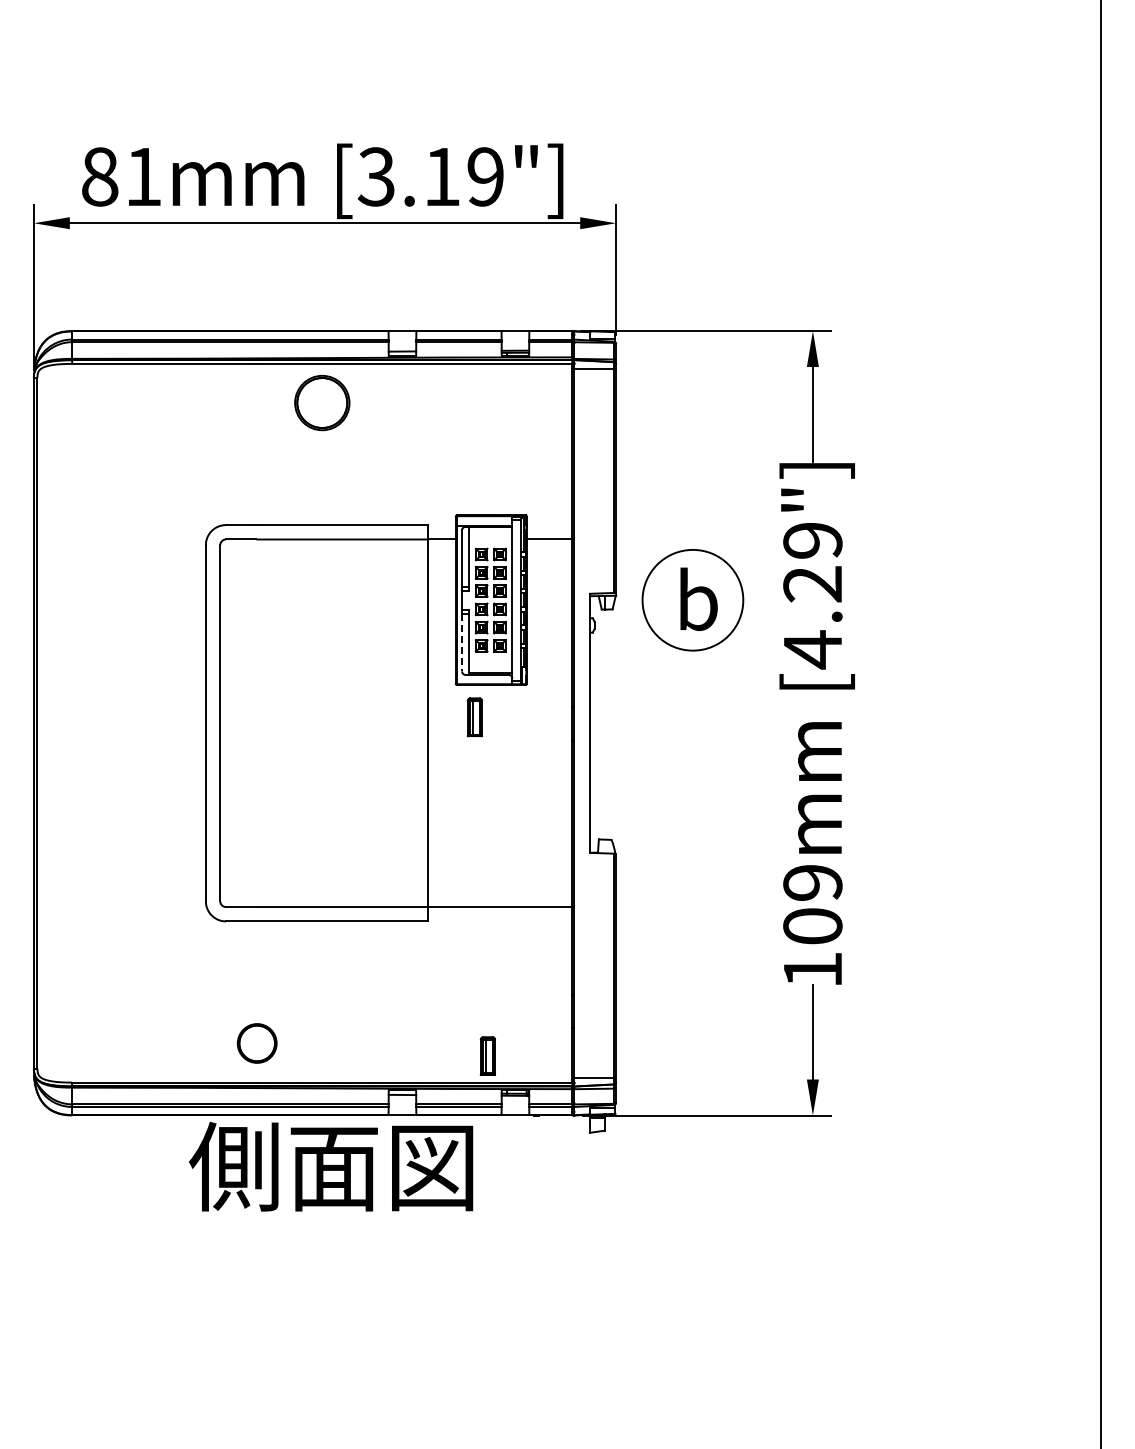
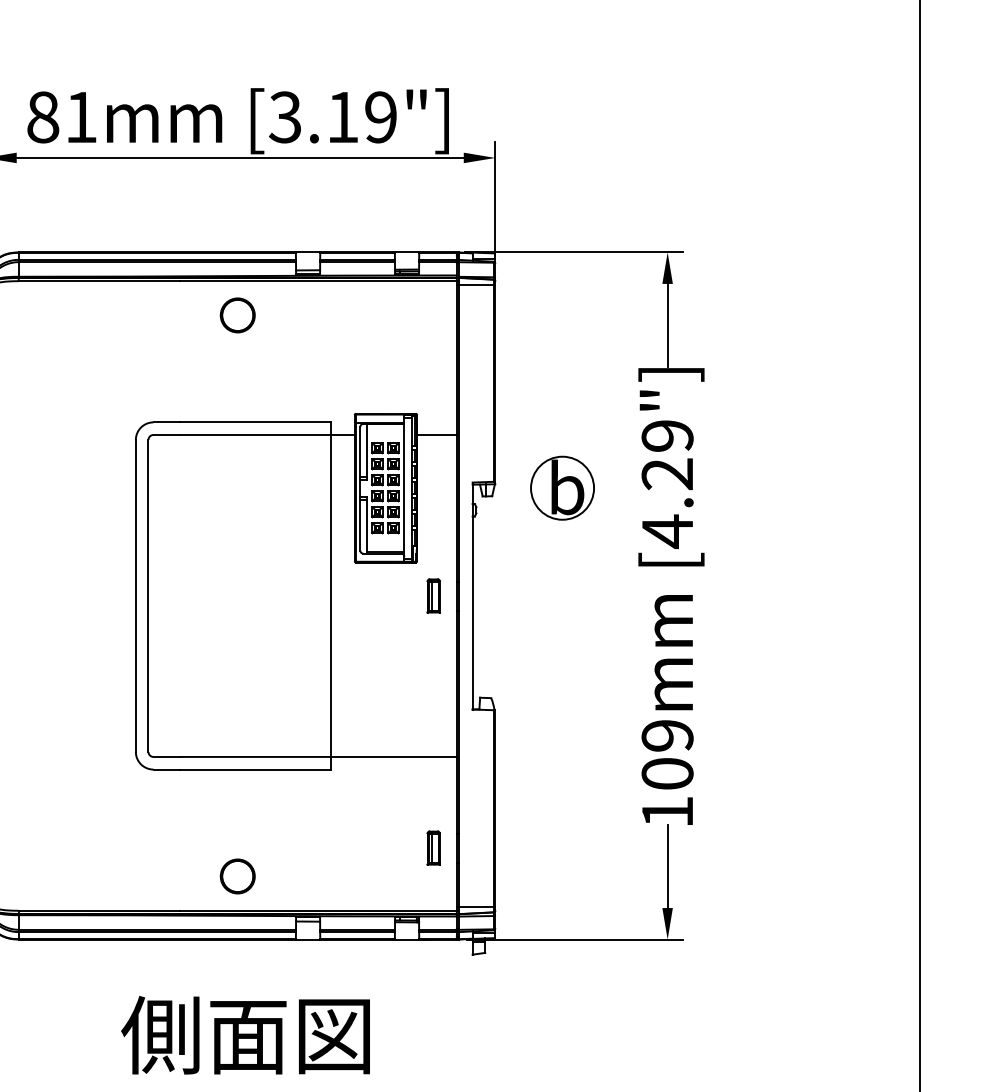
part: (321, 402) -> (237, 314), size x0.71
circle: (692, 600) -> (562, 488), size x0.71
line: (462, 642) -> (360, 525), dashed -> solid
part: (474, 717) -> (433, 596), moved
part: (256, 1043) -> (237, 876), moved
part: (487, 1055) -> (433, 847), moved
text: (331, 1166) -> (245, 1035), moved

